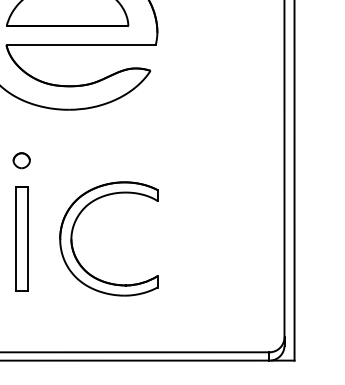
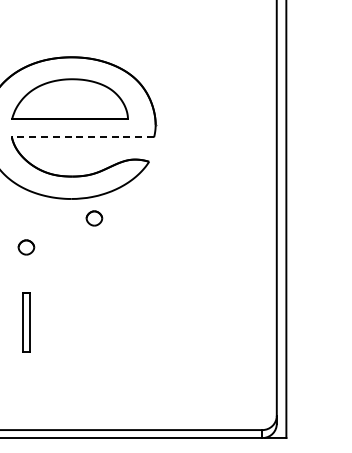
line: (80, 45) -> (82, 137), solid -> dashed
part: (93, 130) -> (94, 218), added
part: (73, 233) -> (75, 316), removed
part: (21, 239) -> (26, 322), size x0.6

